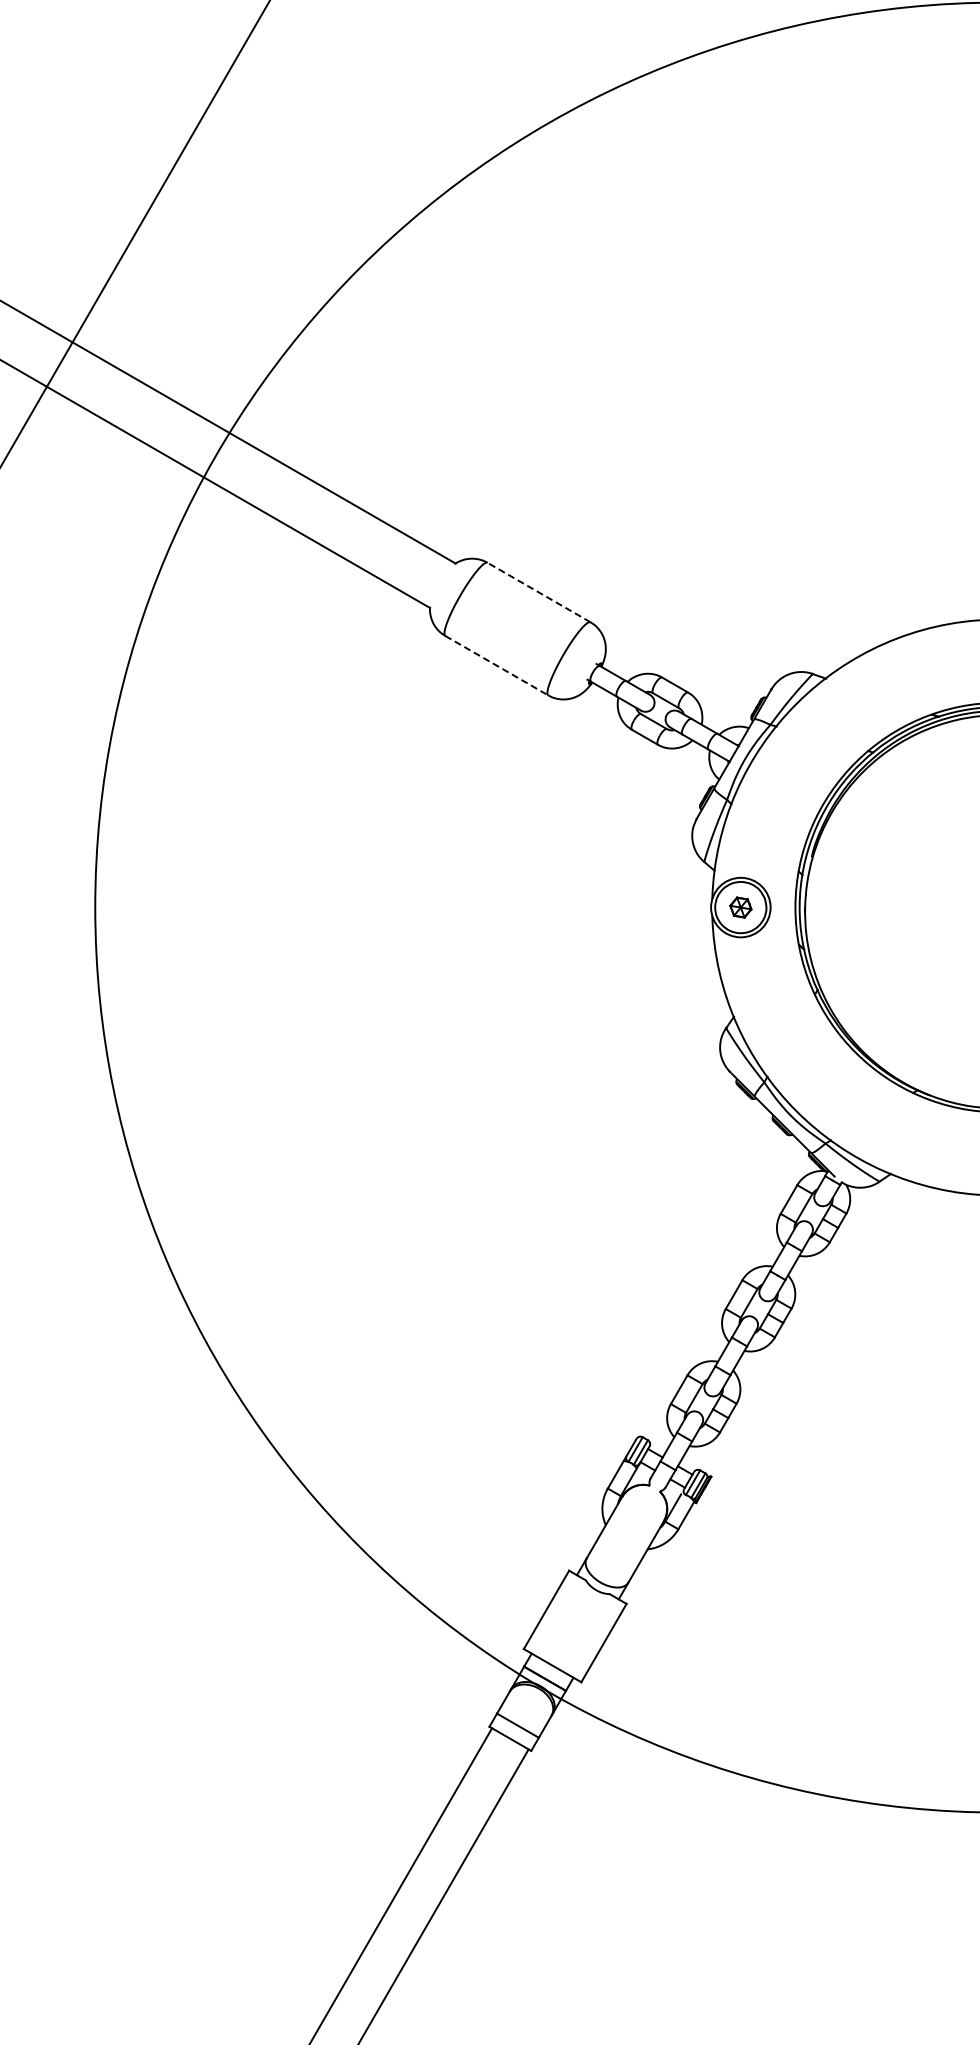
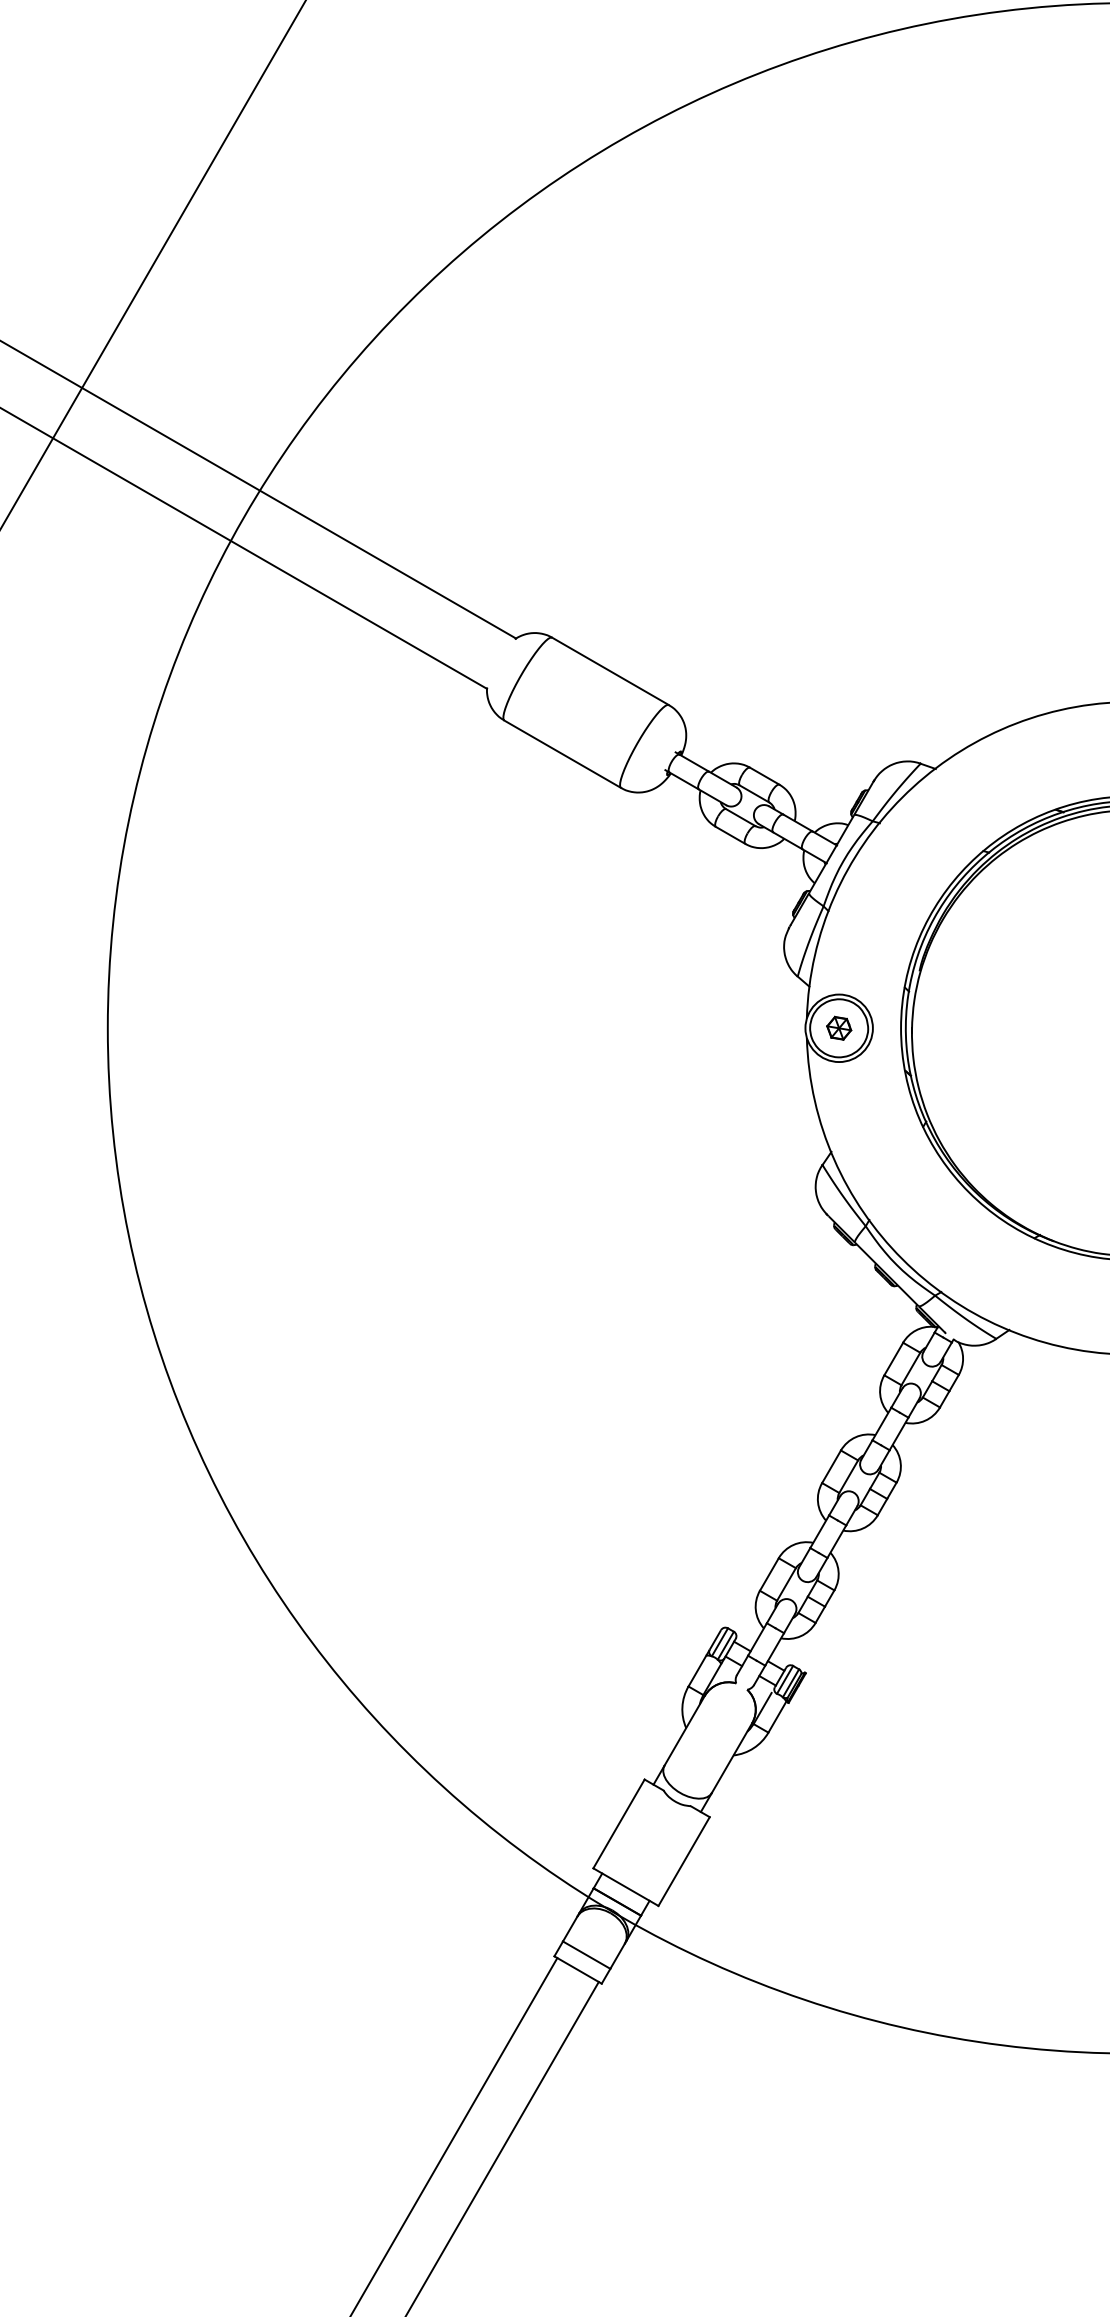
line: (538, 592) -> (609, 671), dashed -> solid
line: (497, 665) -> (563, 754), dashed -> solid

